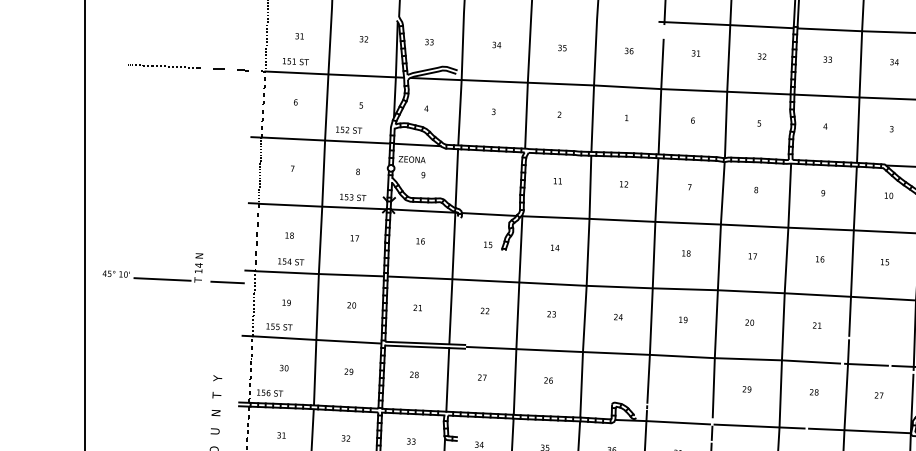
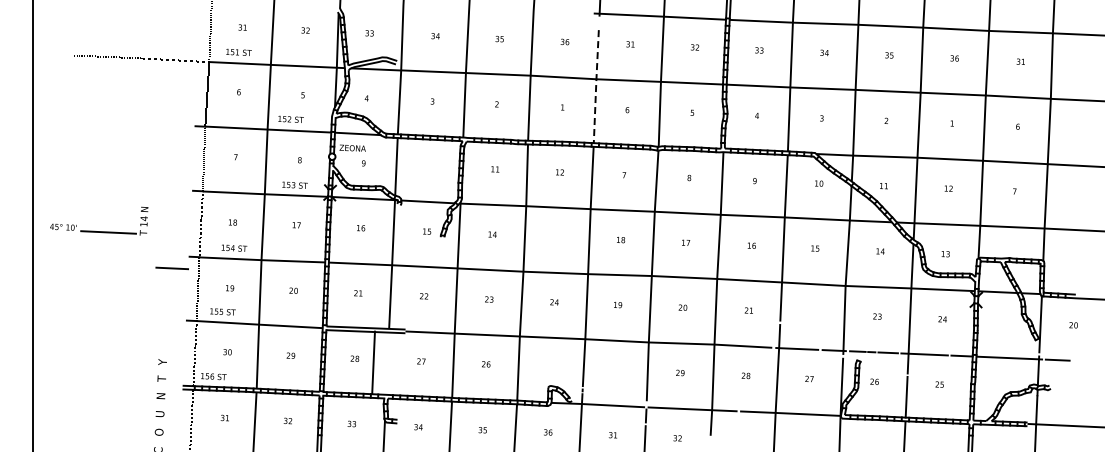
line: (661, 96) -> (596, 86), solid -> dashed
part: (153, 278) -> (99, 231), moved
line: (447, 379) -> (373, 362), moved

